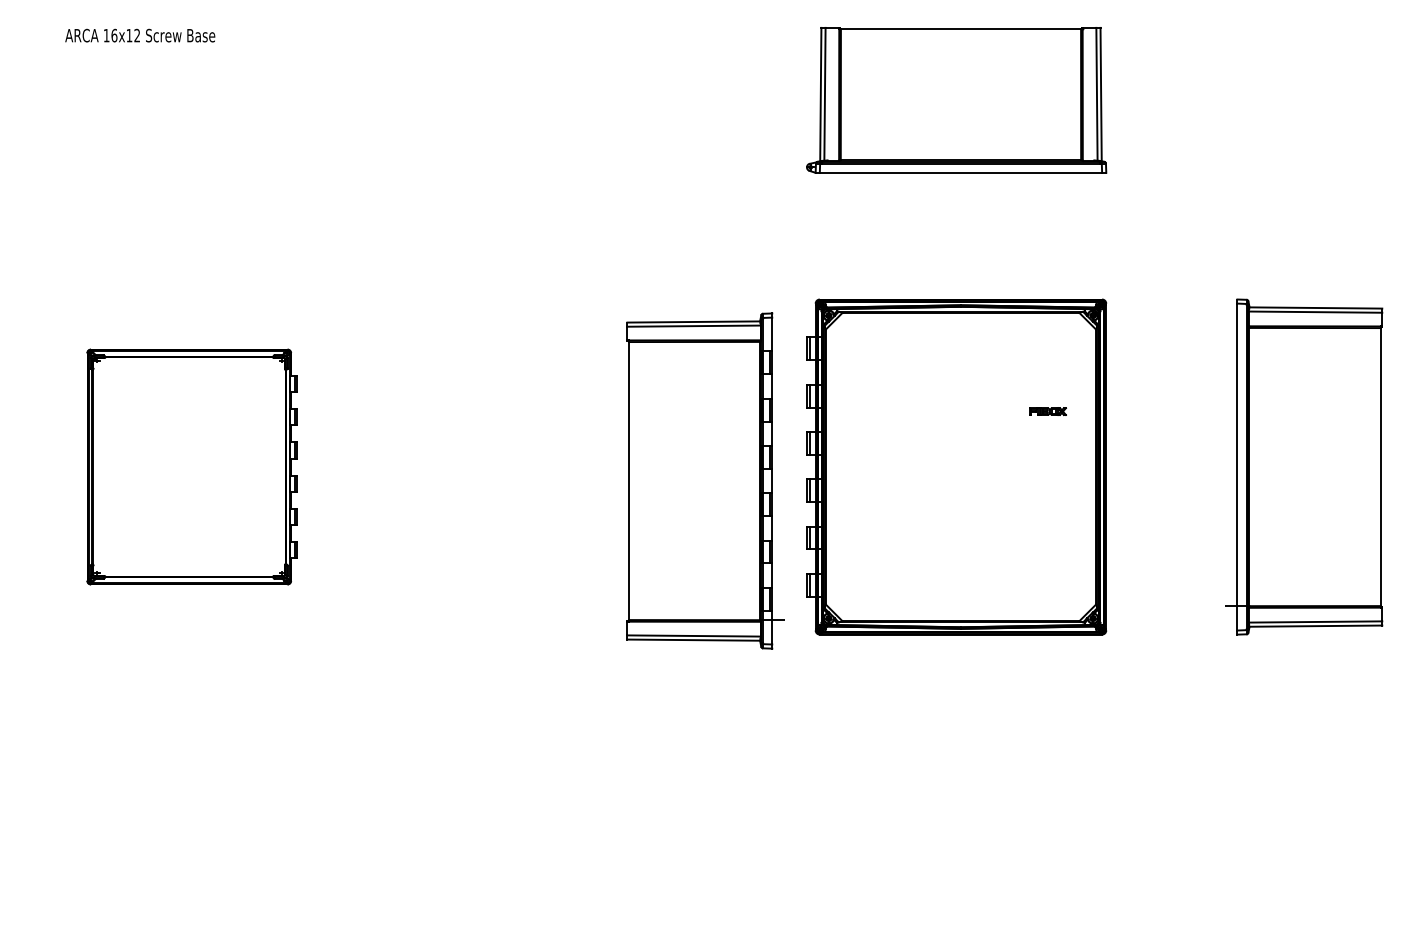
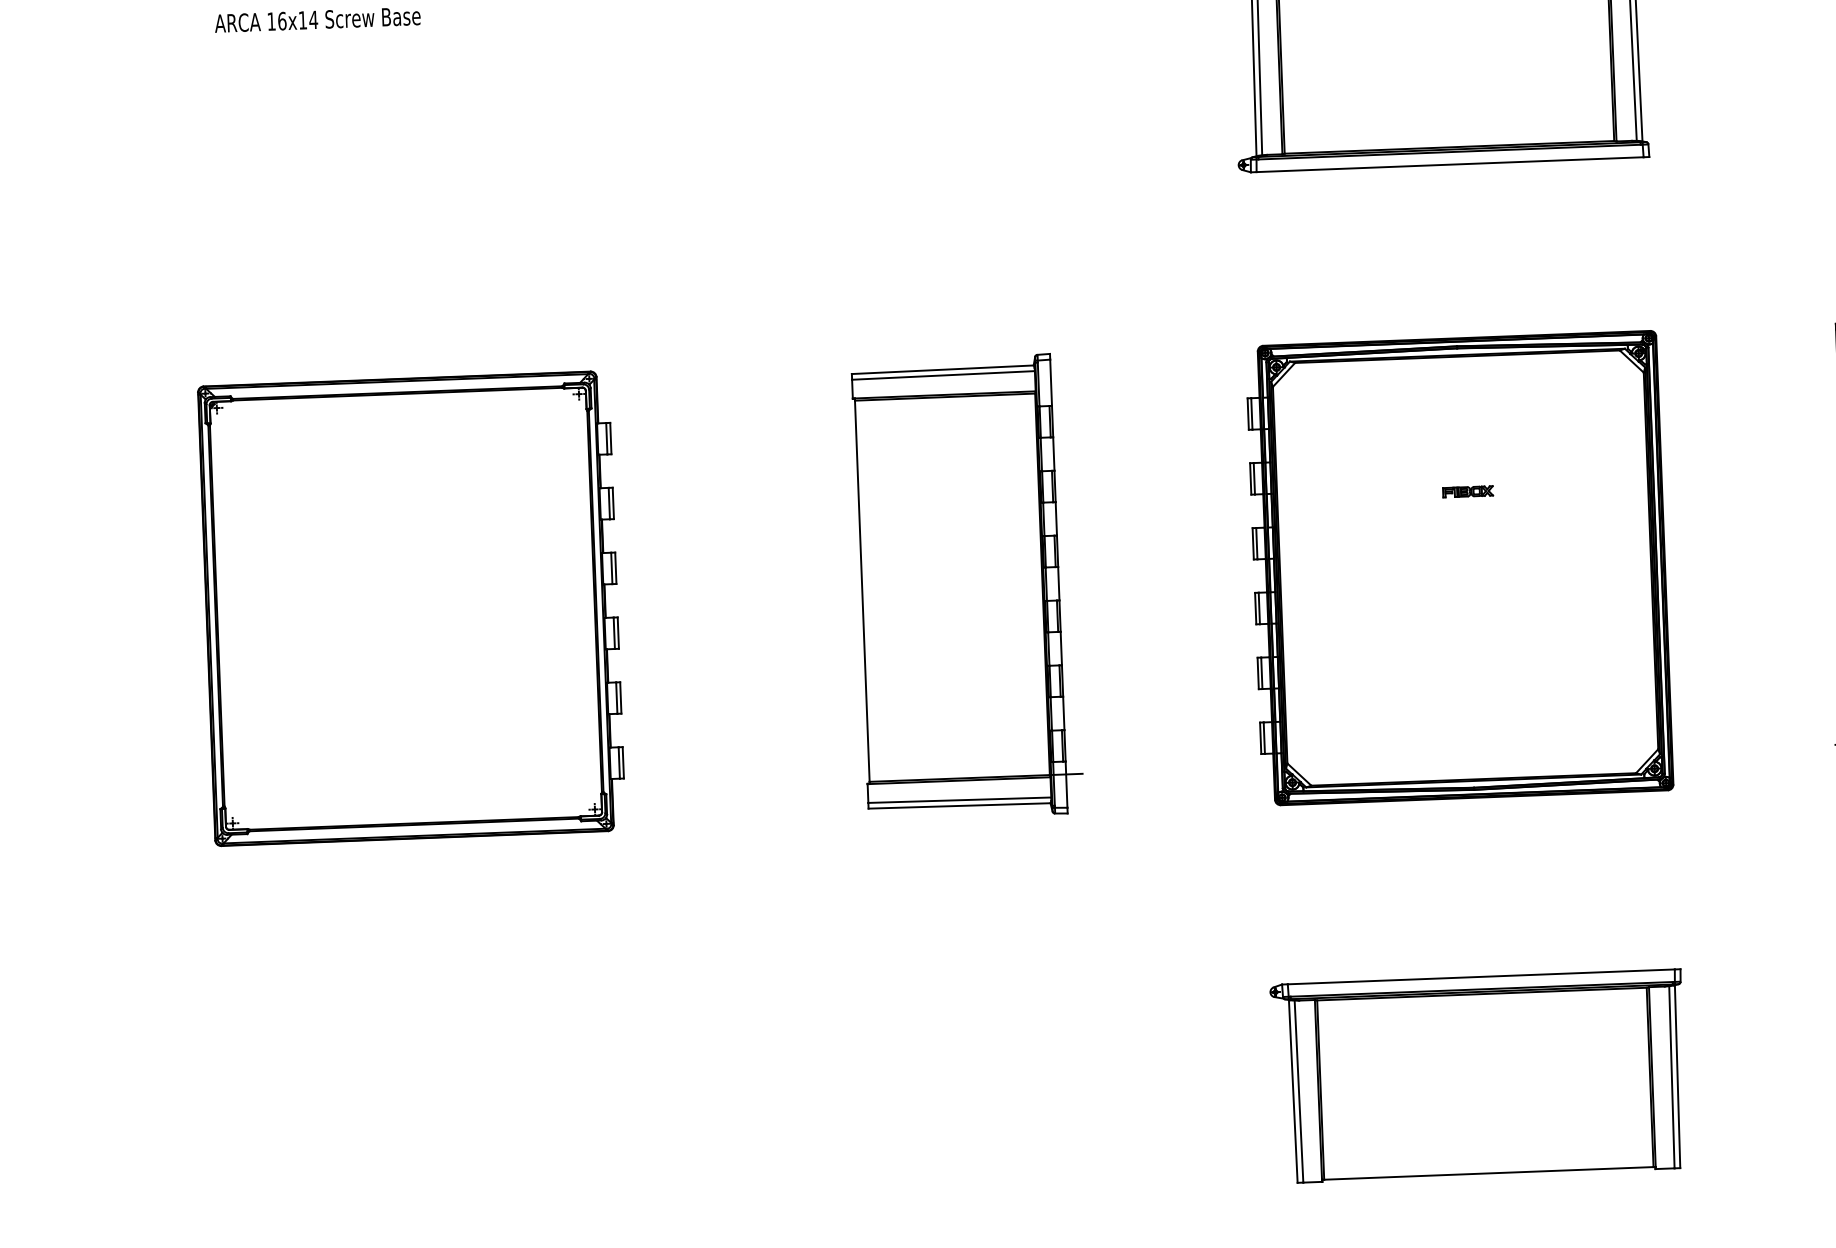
text: (137, 35) -> (313, 19), 16x12 -> 16x14
part: (1047, 411) -> (1467, 491), moved
part: (191, 466) -> (410, 607), size x1.43
part: (705, 480) -> (967, 586), moved
part: (956, 837) -> (1478, 1076), added

